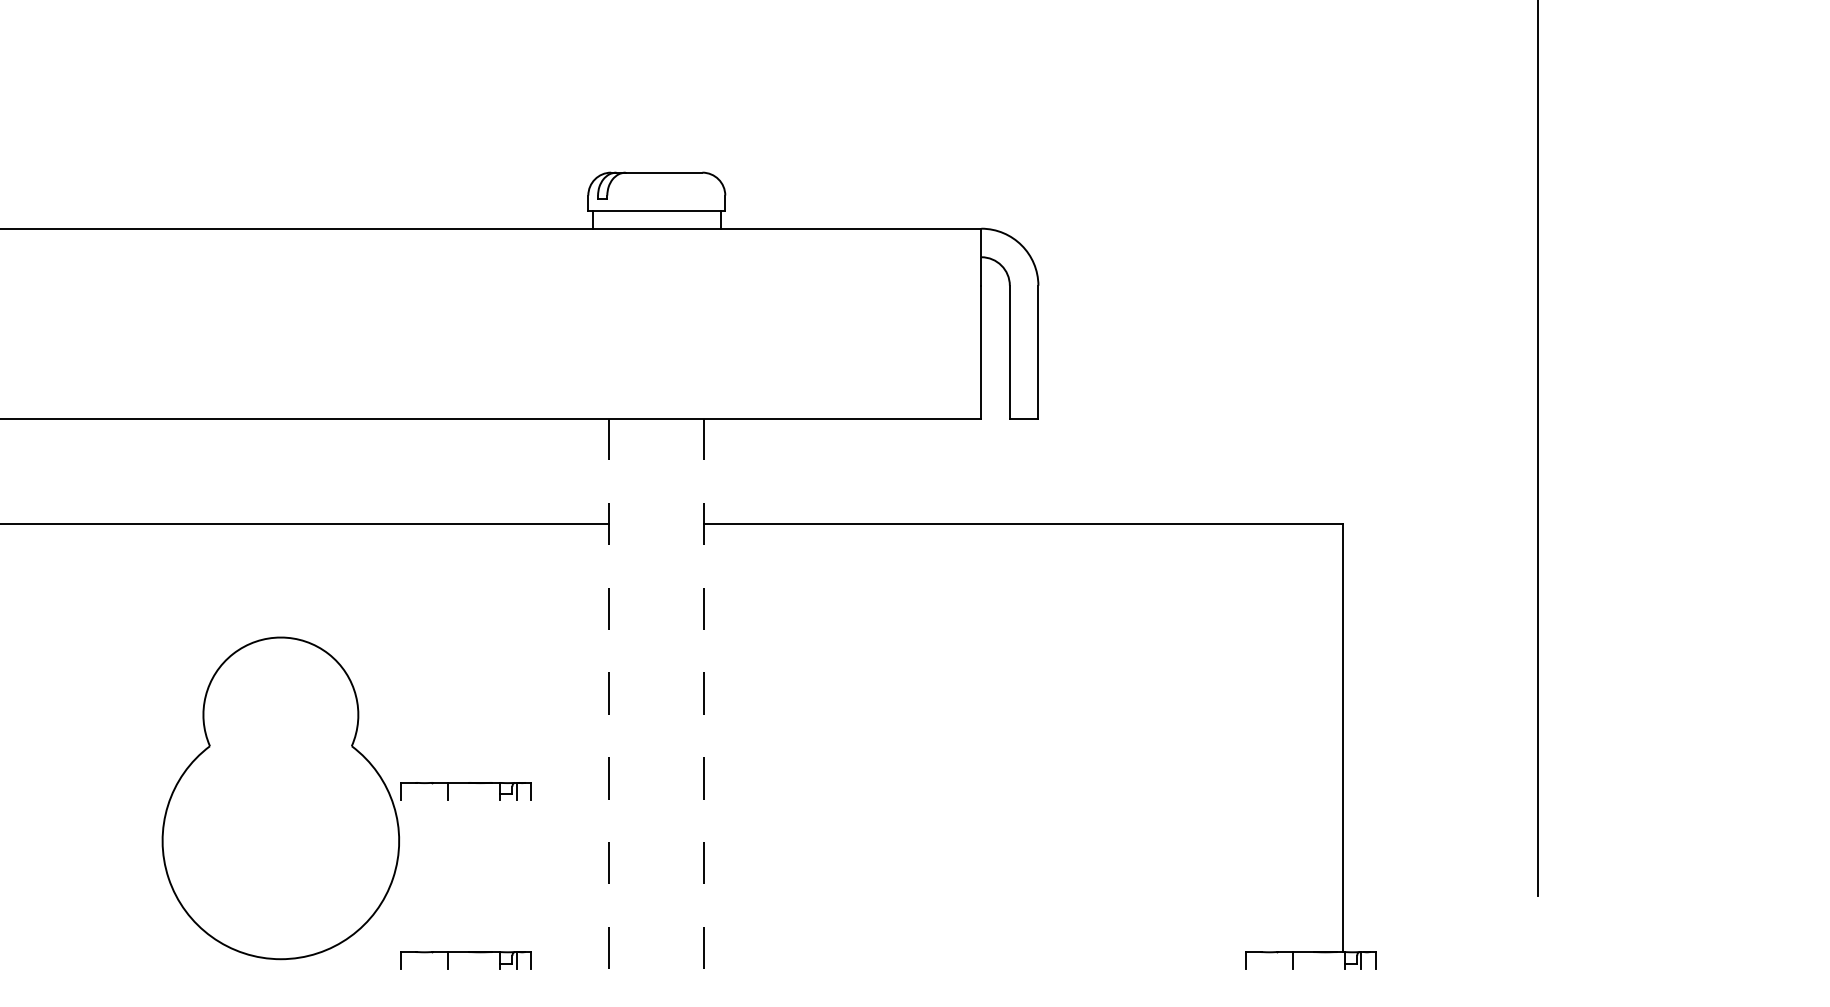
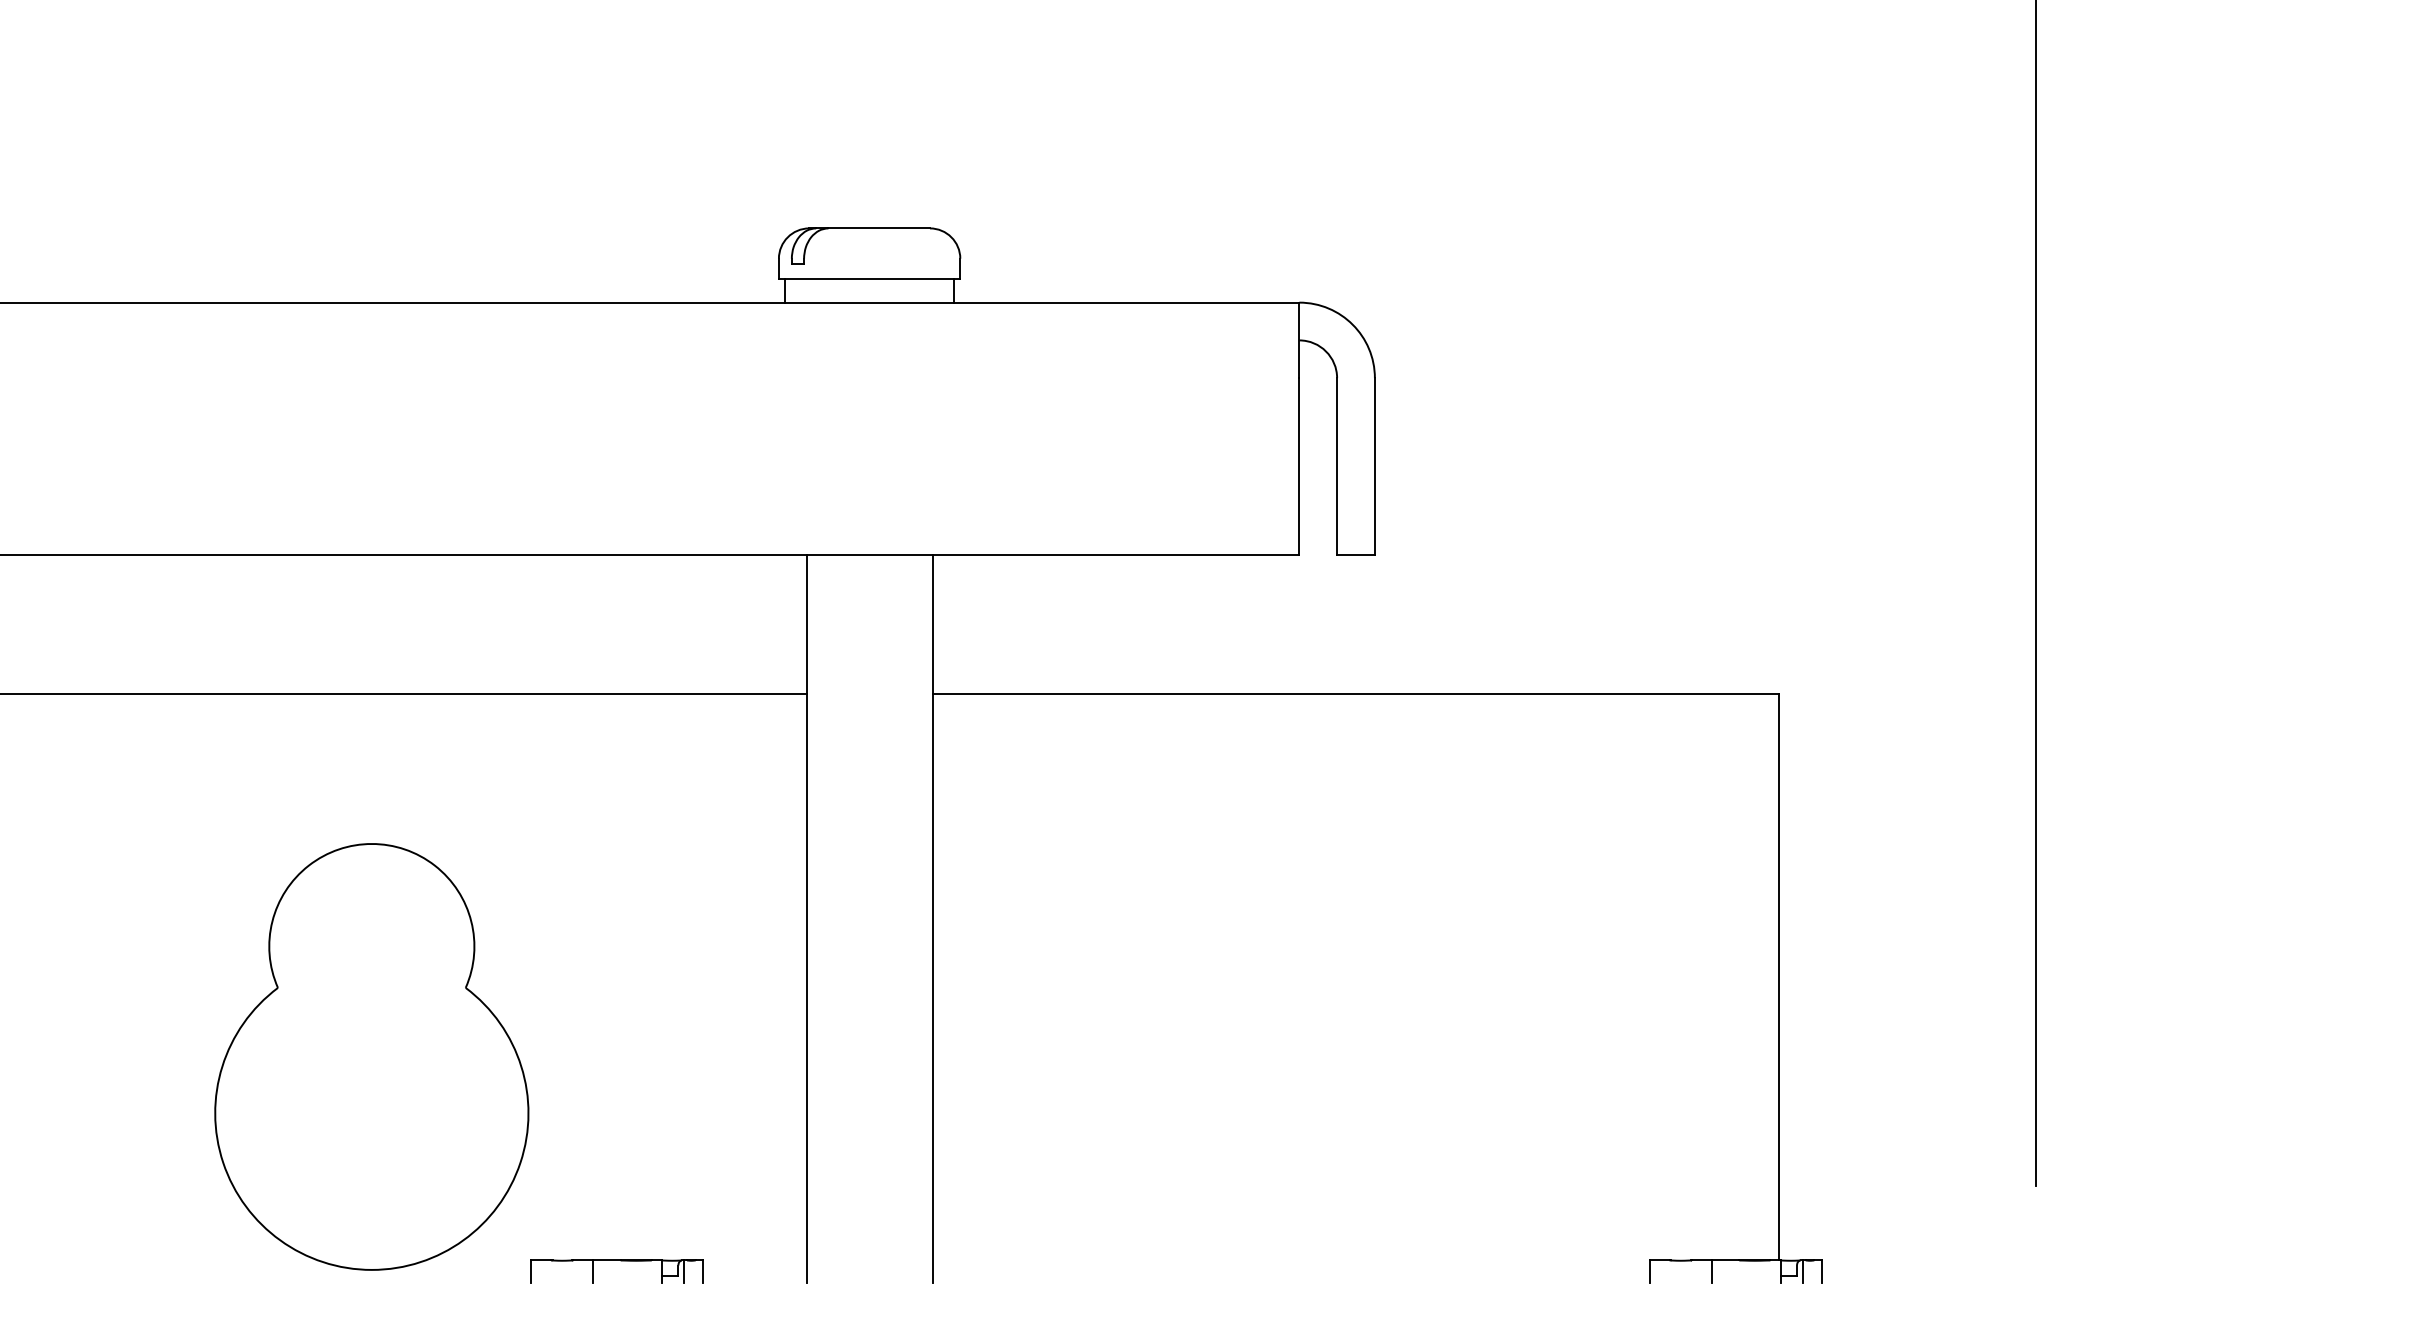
line: (609, 694) -> (806, 919), dashed -> solid
line: (704, 694) -> (932, 919), dashed -> solid
part: (468, 783) -> (620, 1037), removed

